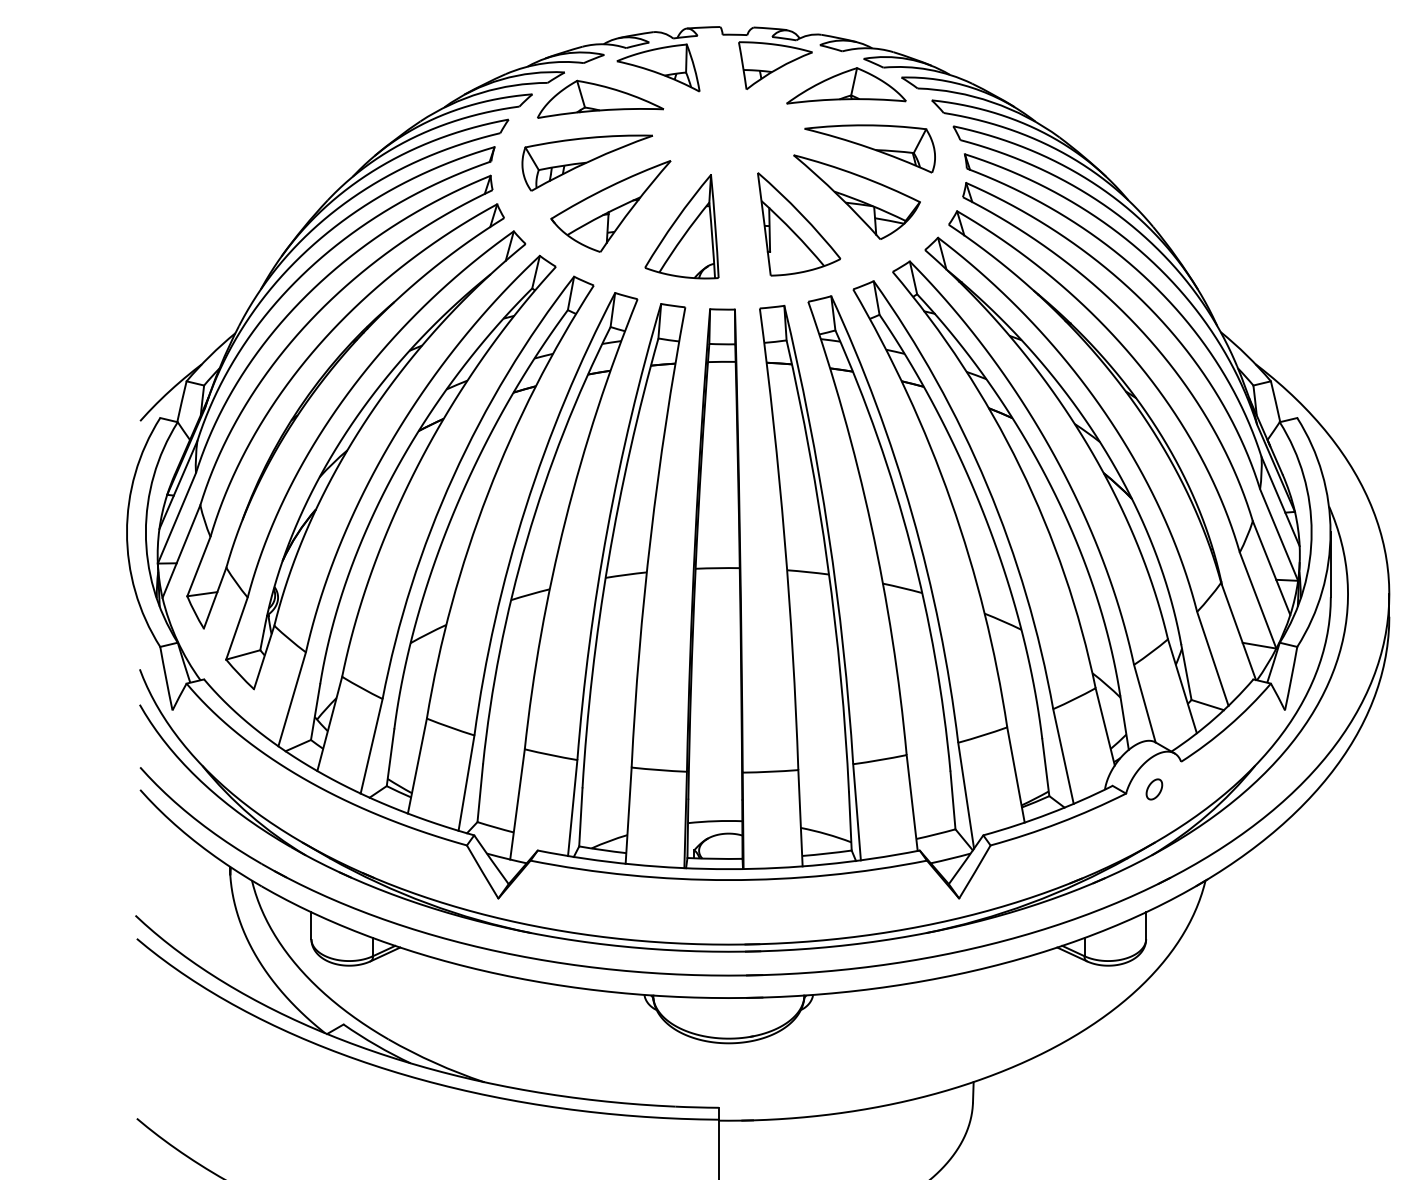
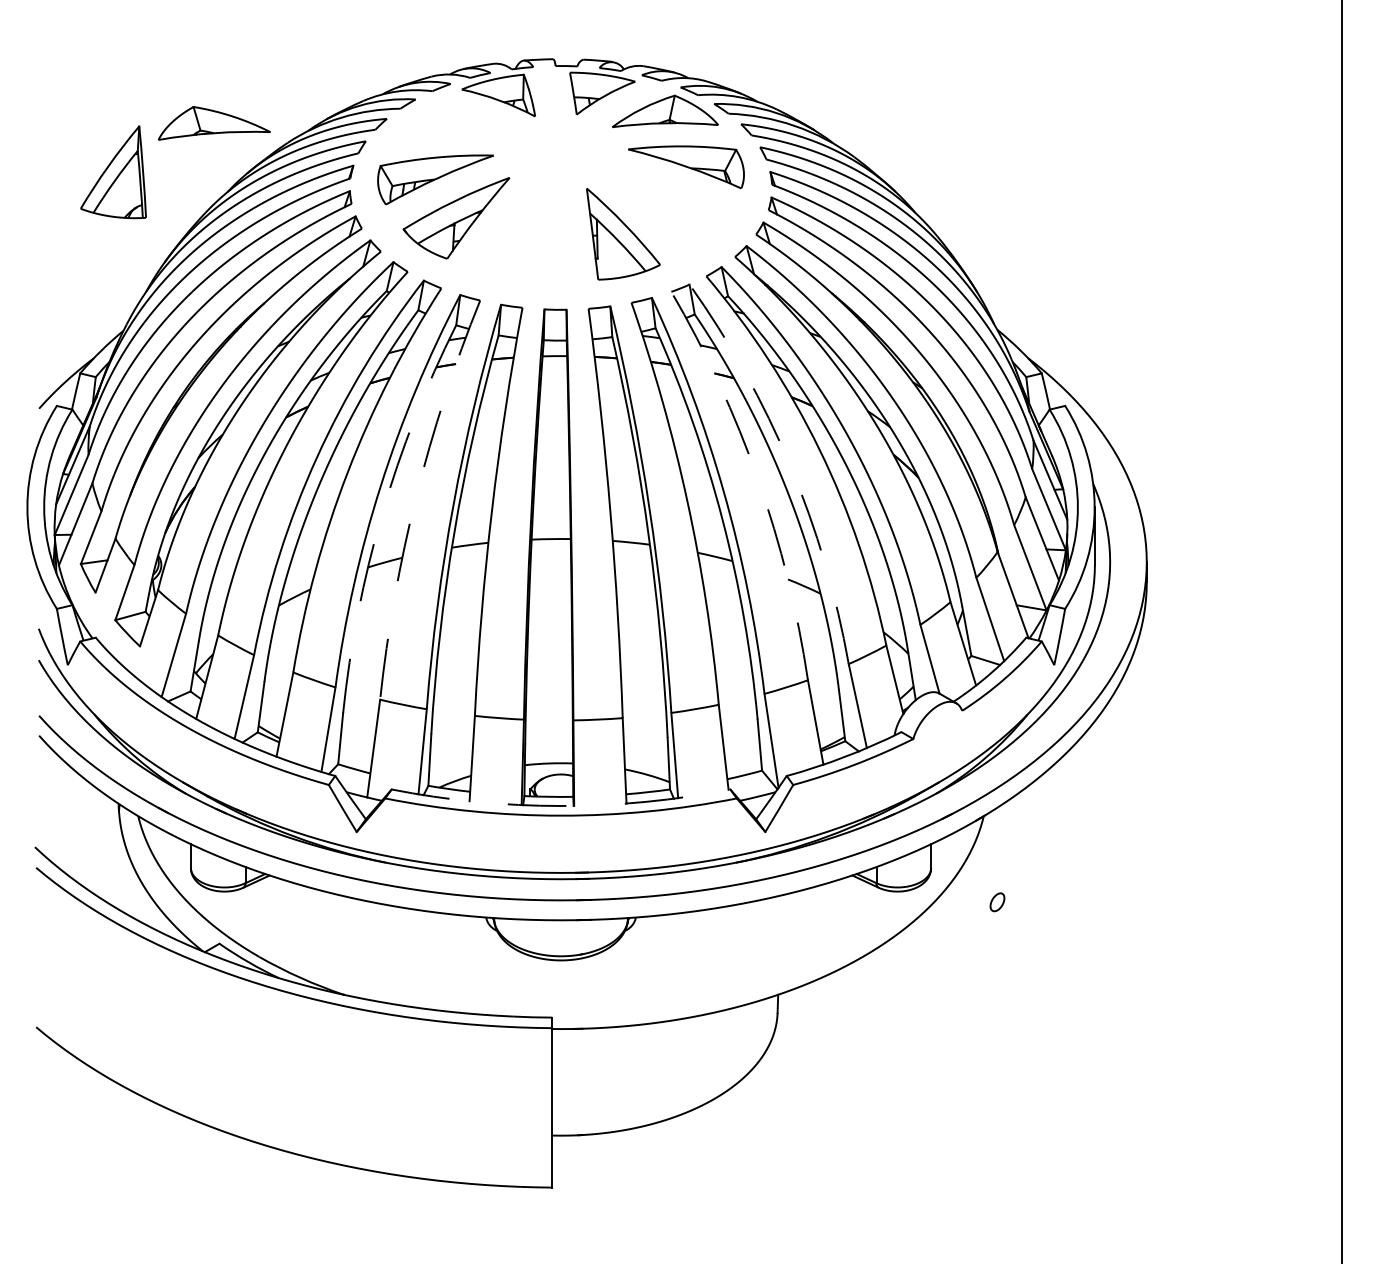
part: (599, 99) -> (213, 123), moved
part: (856, 197) -> (674, 210), removed
part: (681, 226) -> (113, 172), moved
arc: (987, 485) -> (790, 465), solid -> dashed
arc: (951, 500) -> (758, 479), solid -> dashed
arc: (565, 520) -> (416, 496), solid -> dashed
arc: (527, 540) -> (382, 514), solid -> dashed
part: (1154, 789) -> (997, 902), moved
arc: (729, 869) -> (561, 806), solid -> dashed

